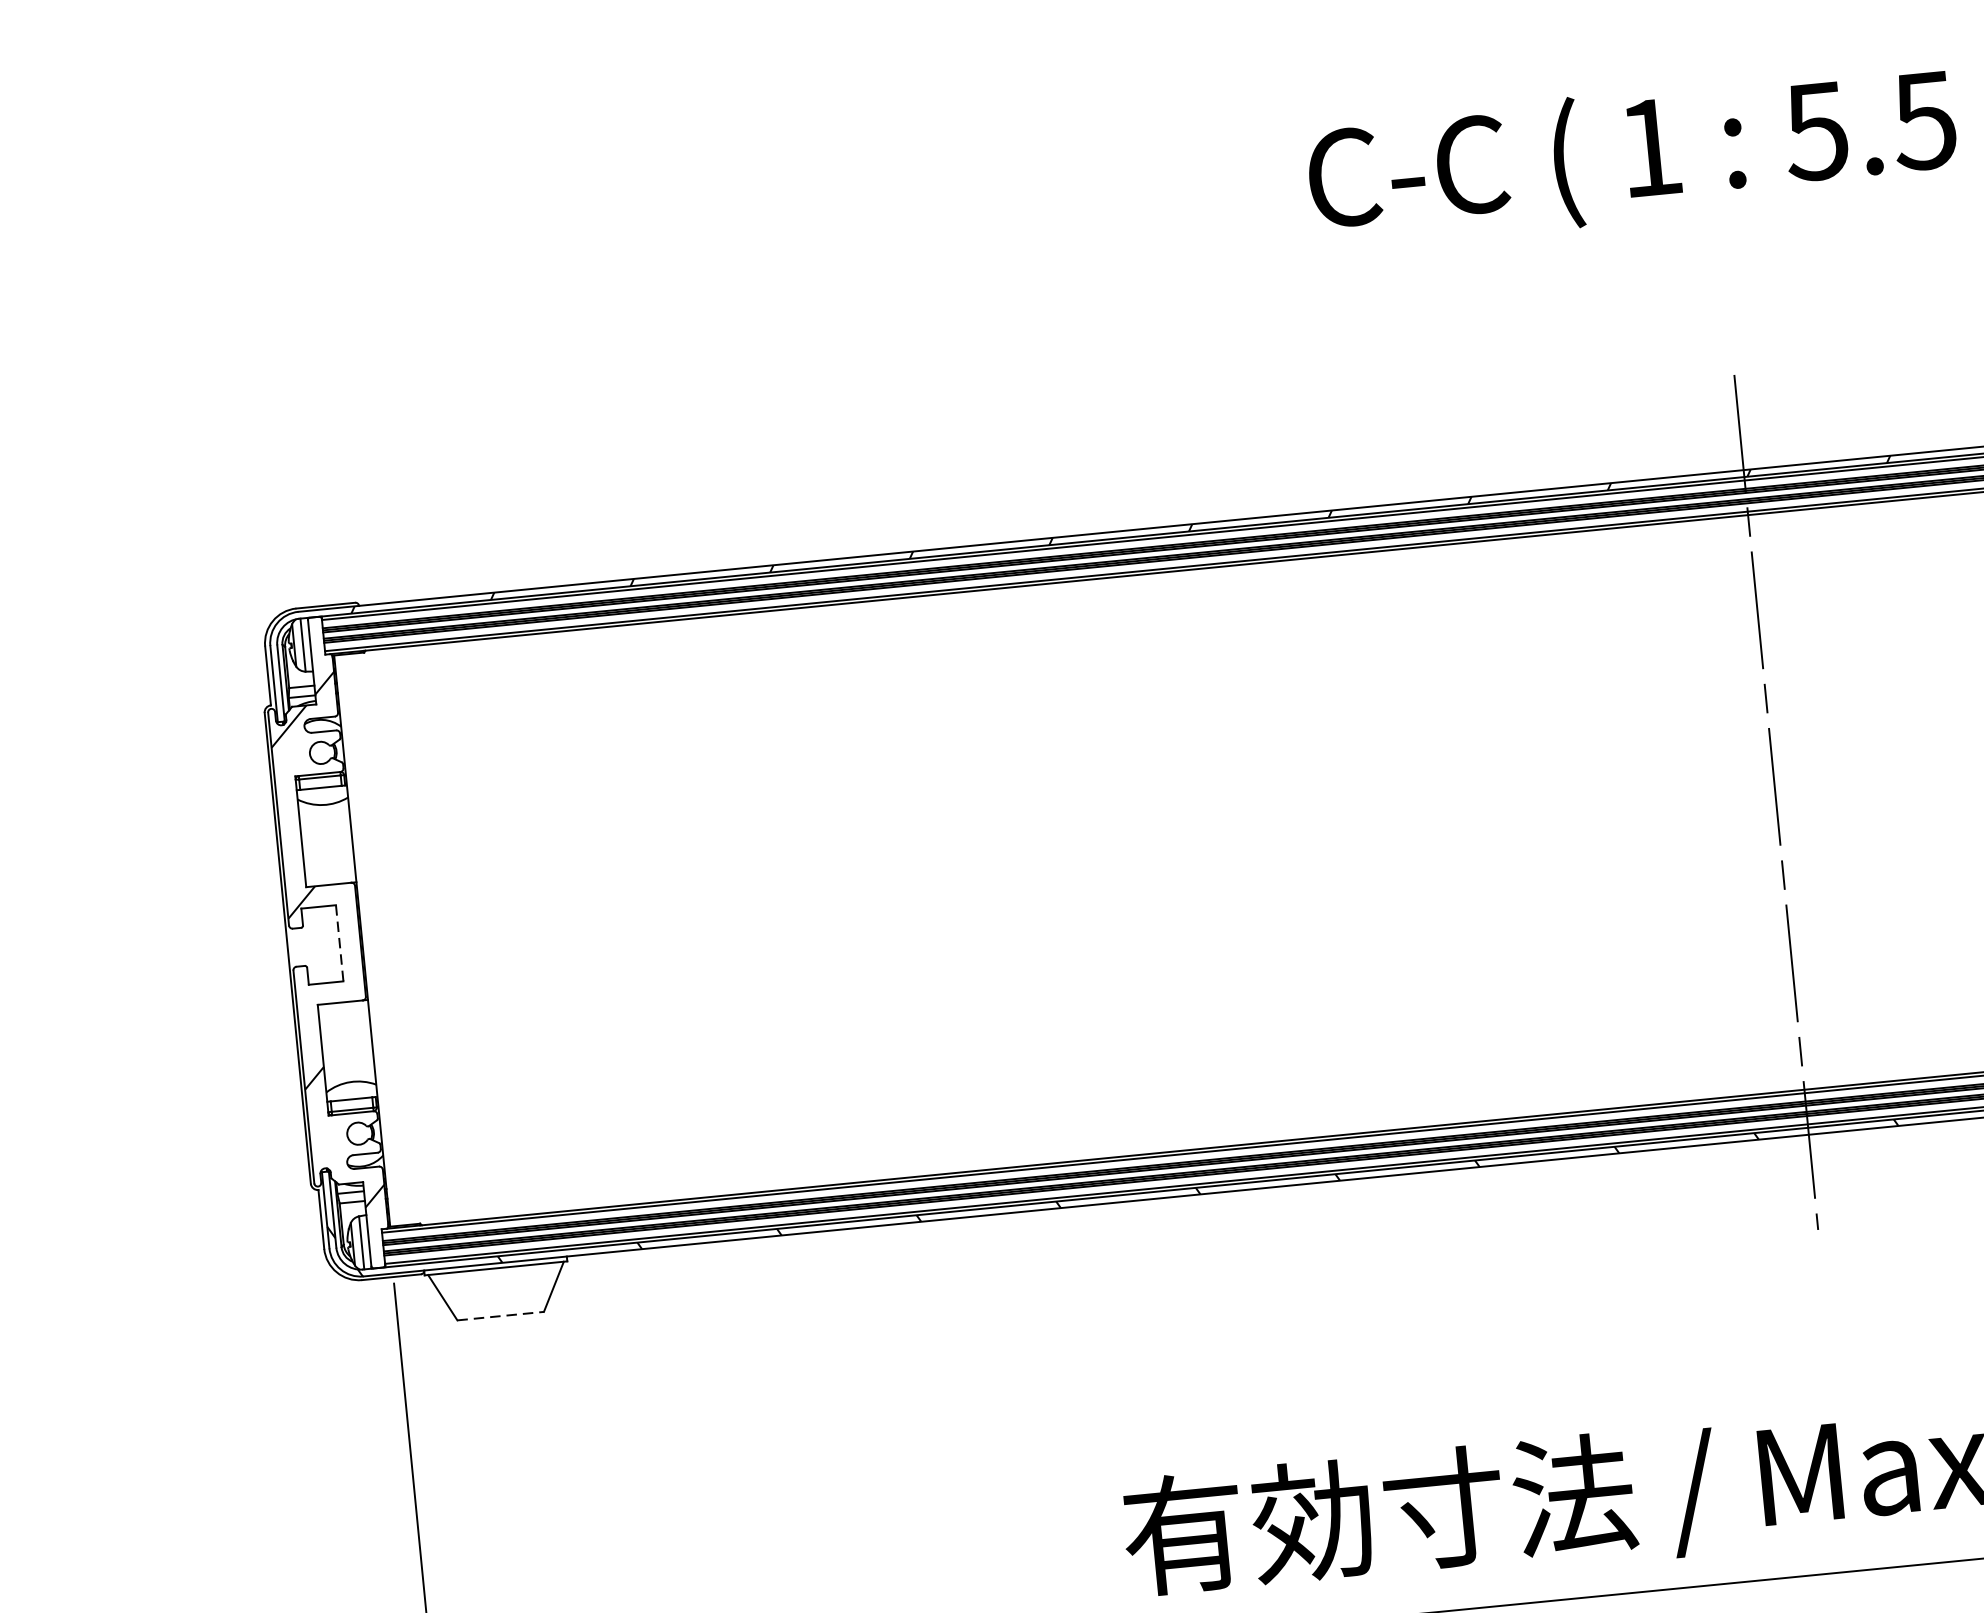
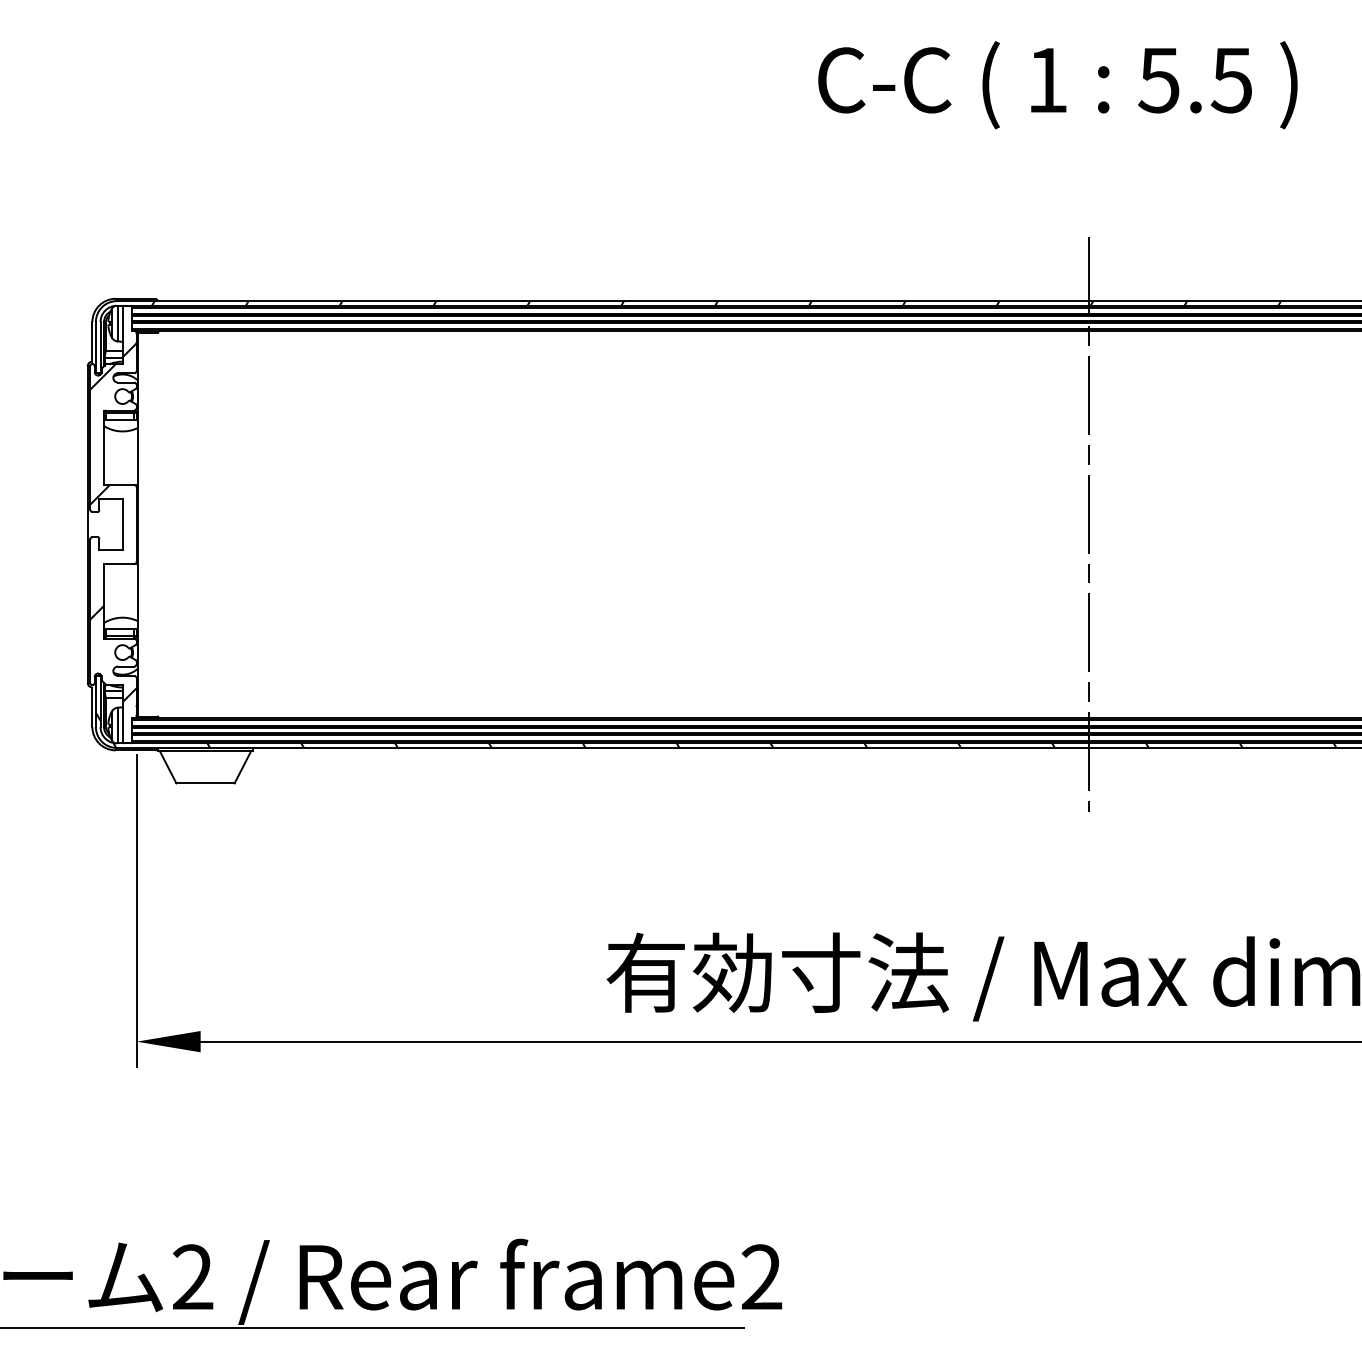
line: (339, 943) -> (122, 524), dashed -> solid
line: (502, 1316) -> (206, 783), dashed -> solid

